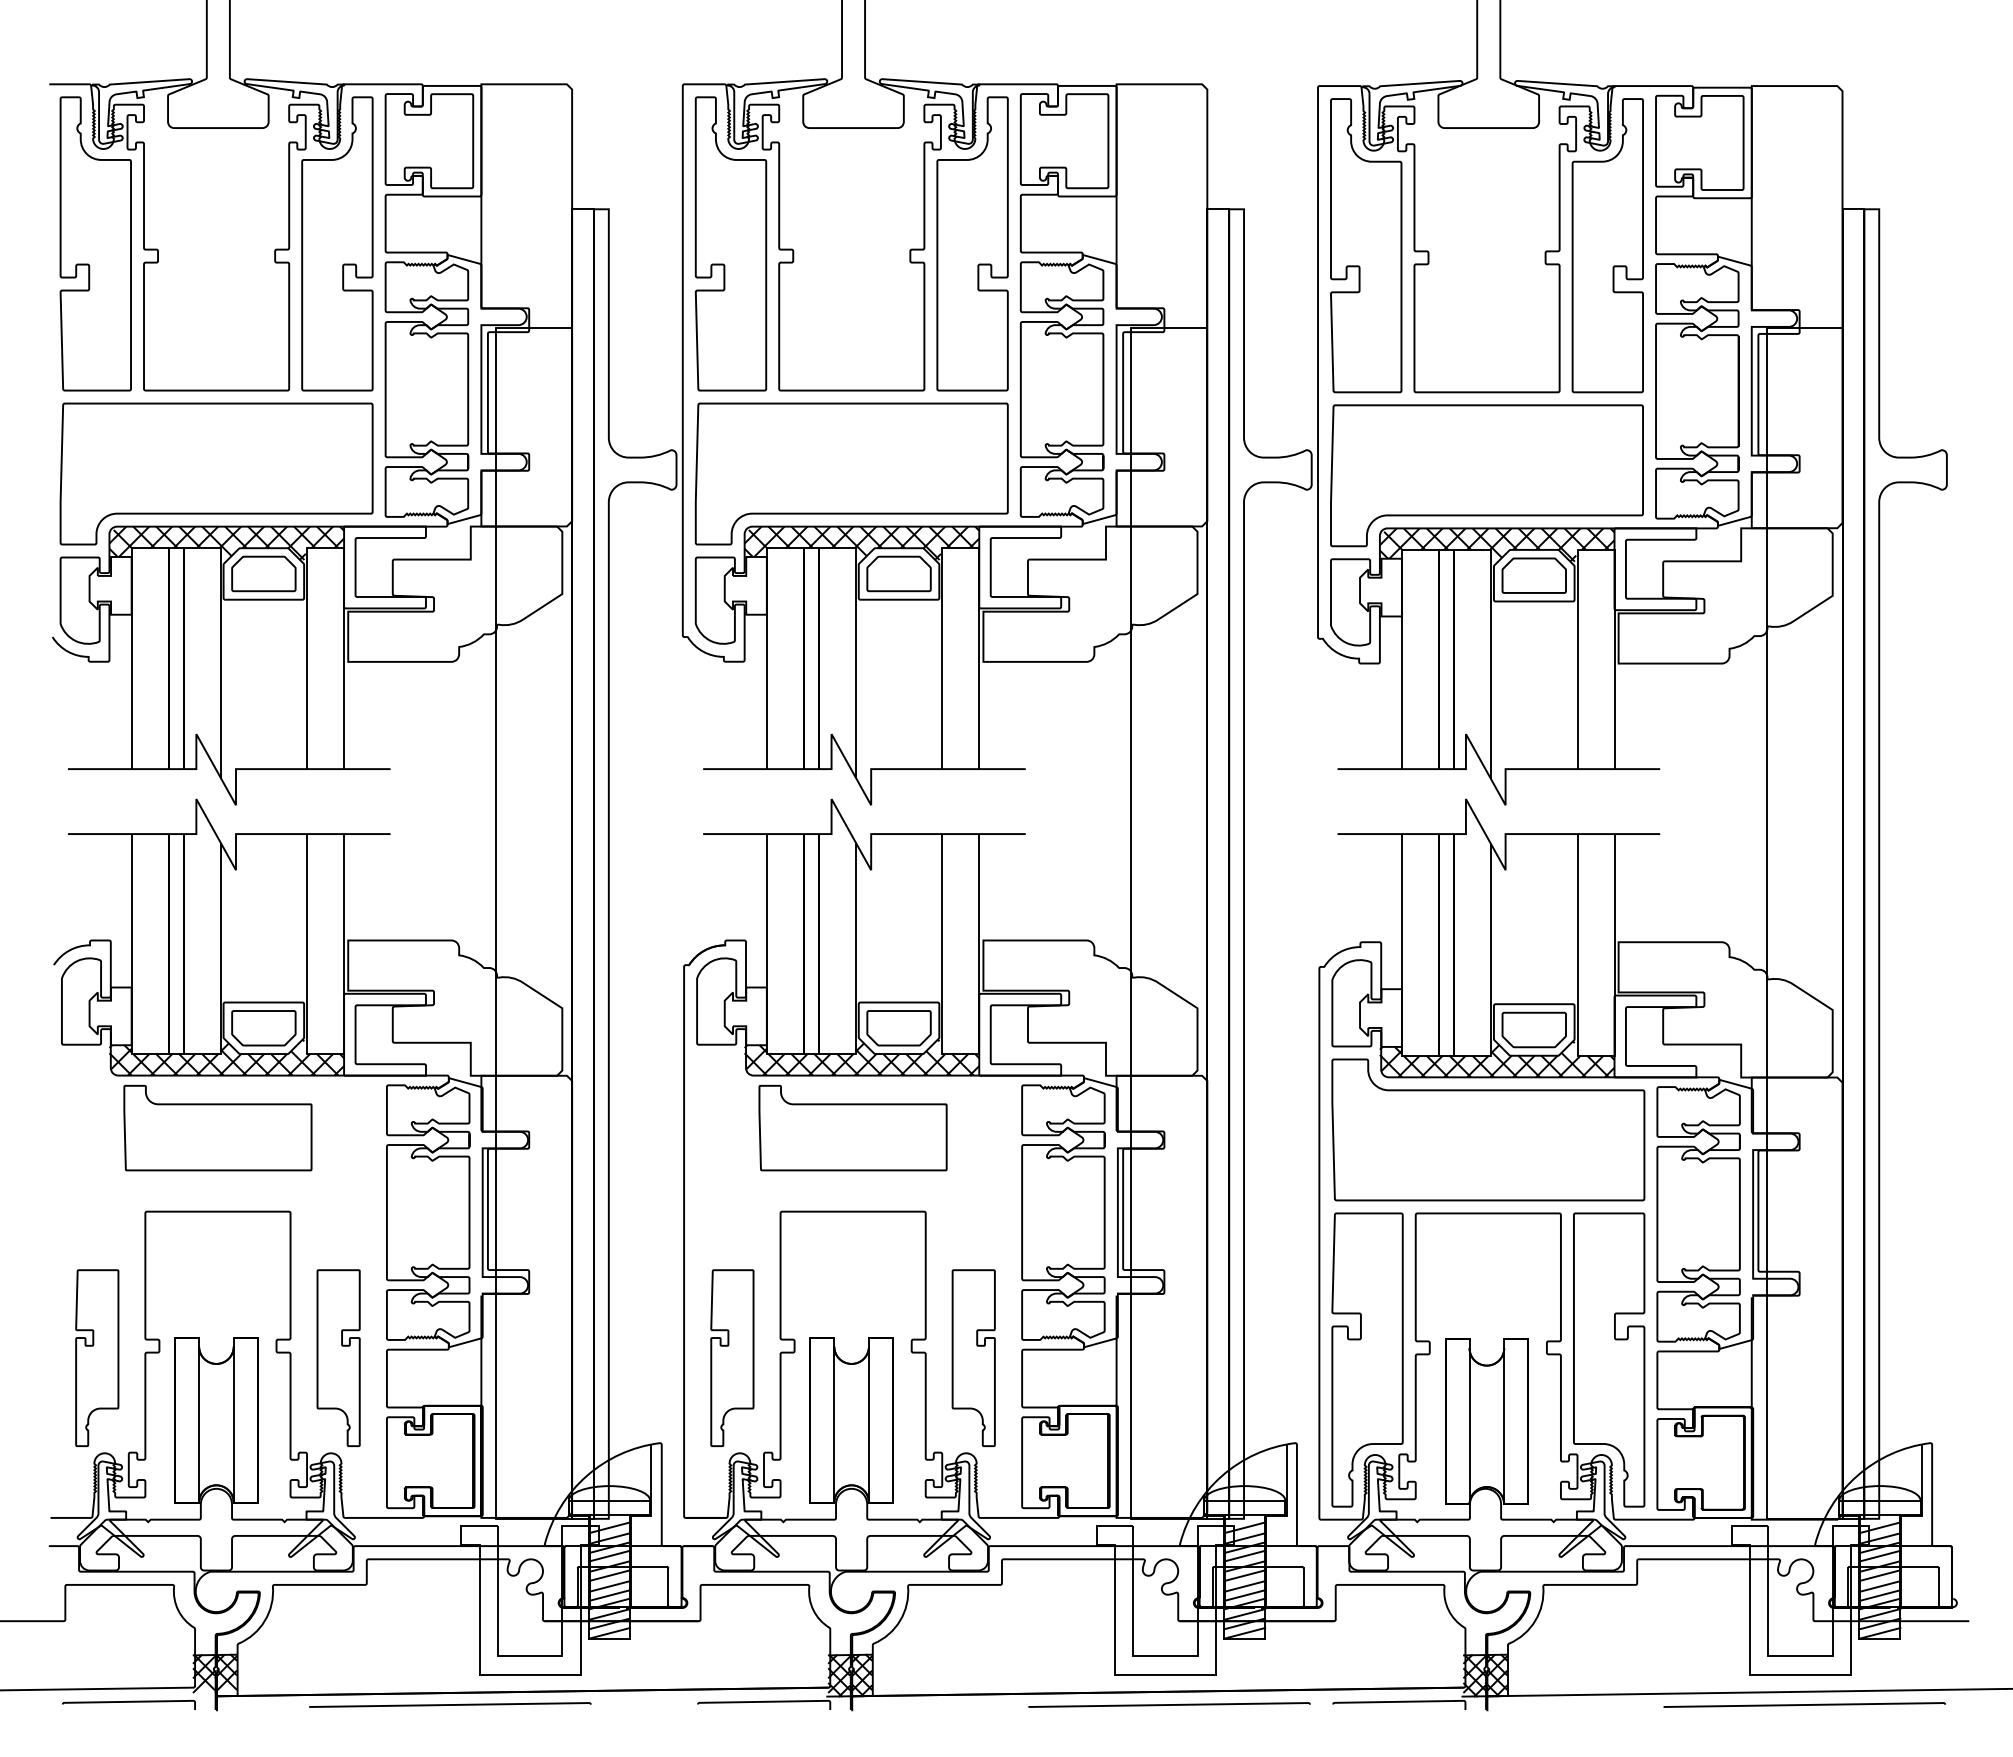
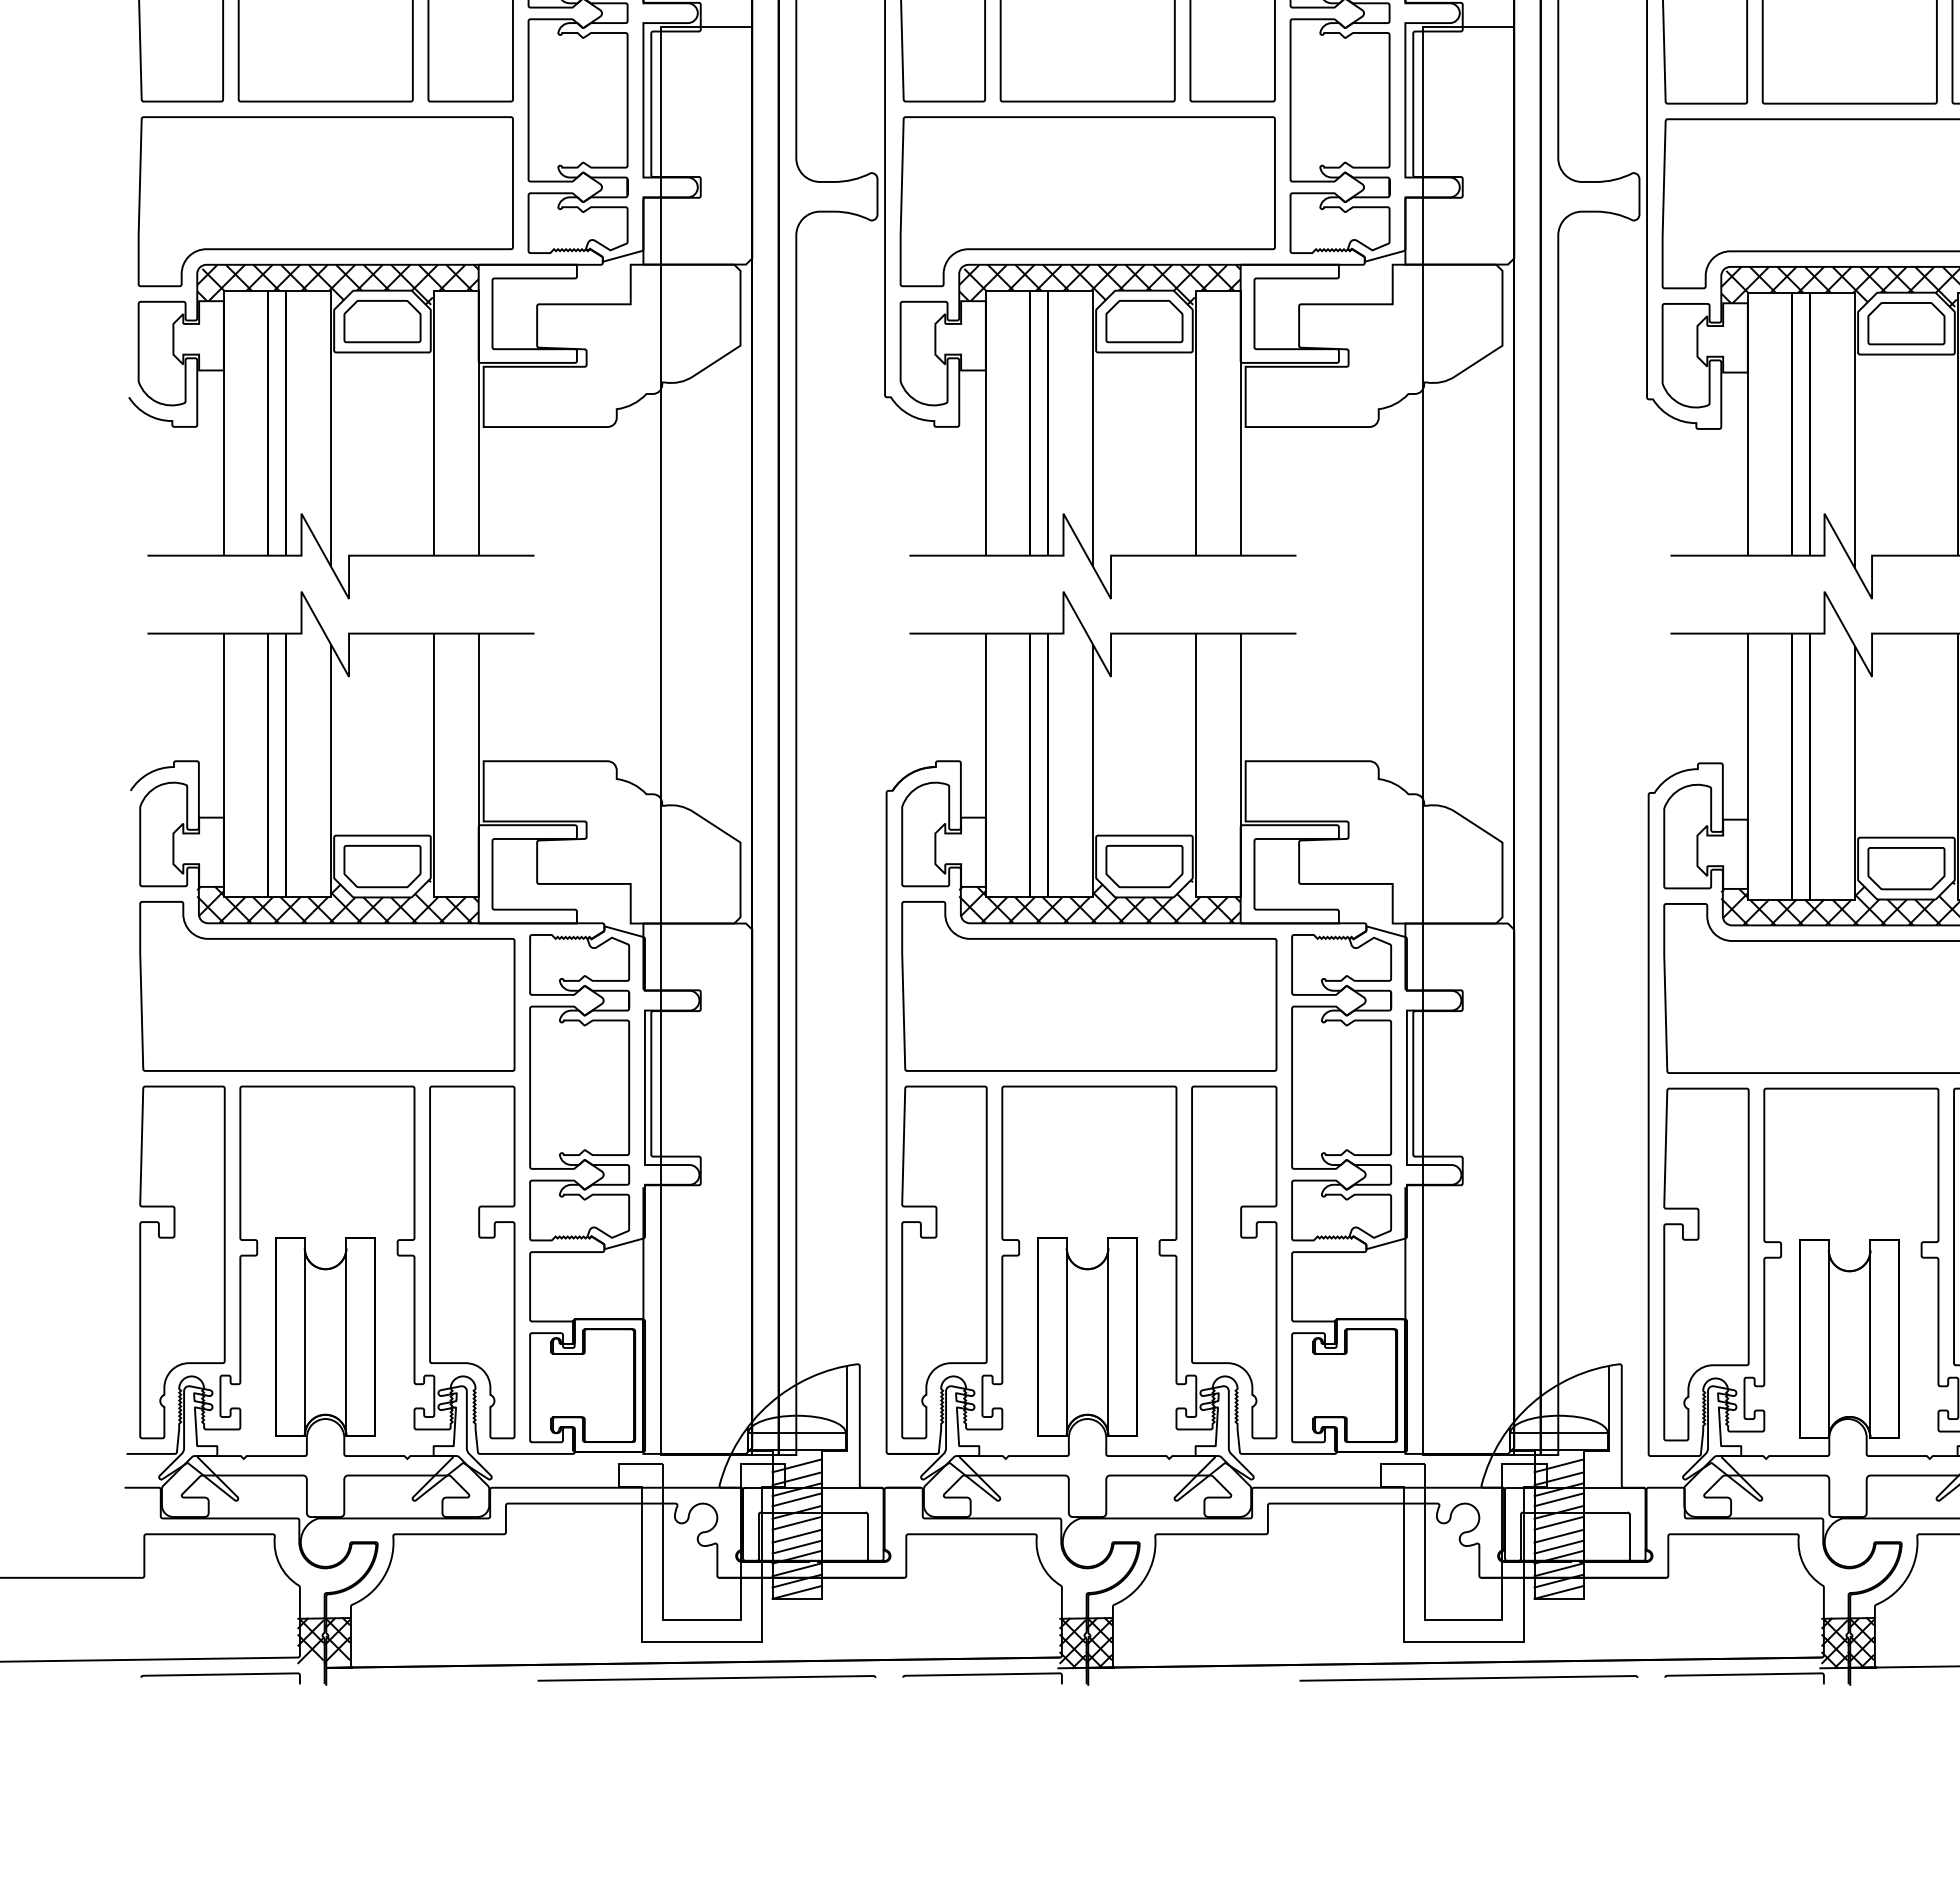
part: (217, 1127) -> (326, 985), size x1.67
part: (852, 1127) -> (1088, 985), size x1.67
part: (97, 1357) -> (182, 1261), size x1.67
part: (338, 1357) -> (472, 1261), size x1.67
part: (732, 1357) -> (944, 1261), size x1.67
part: (973, 1357) -> (1233, 1261), size x1.67
line: (450, 1704) -> (707, 1677), moved

